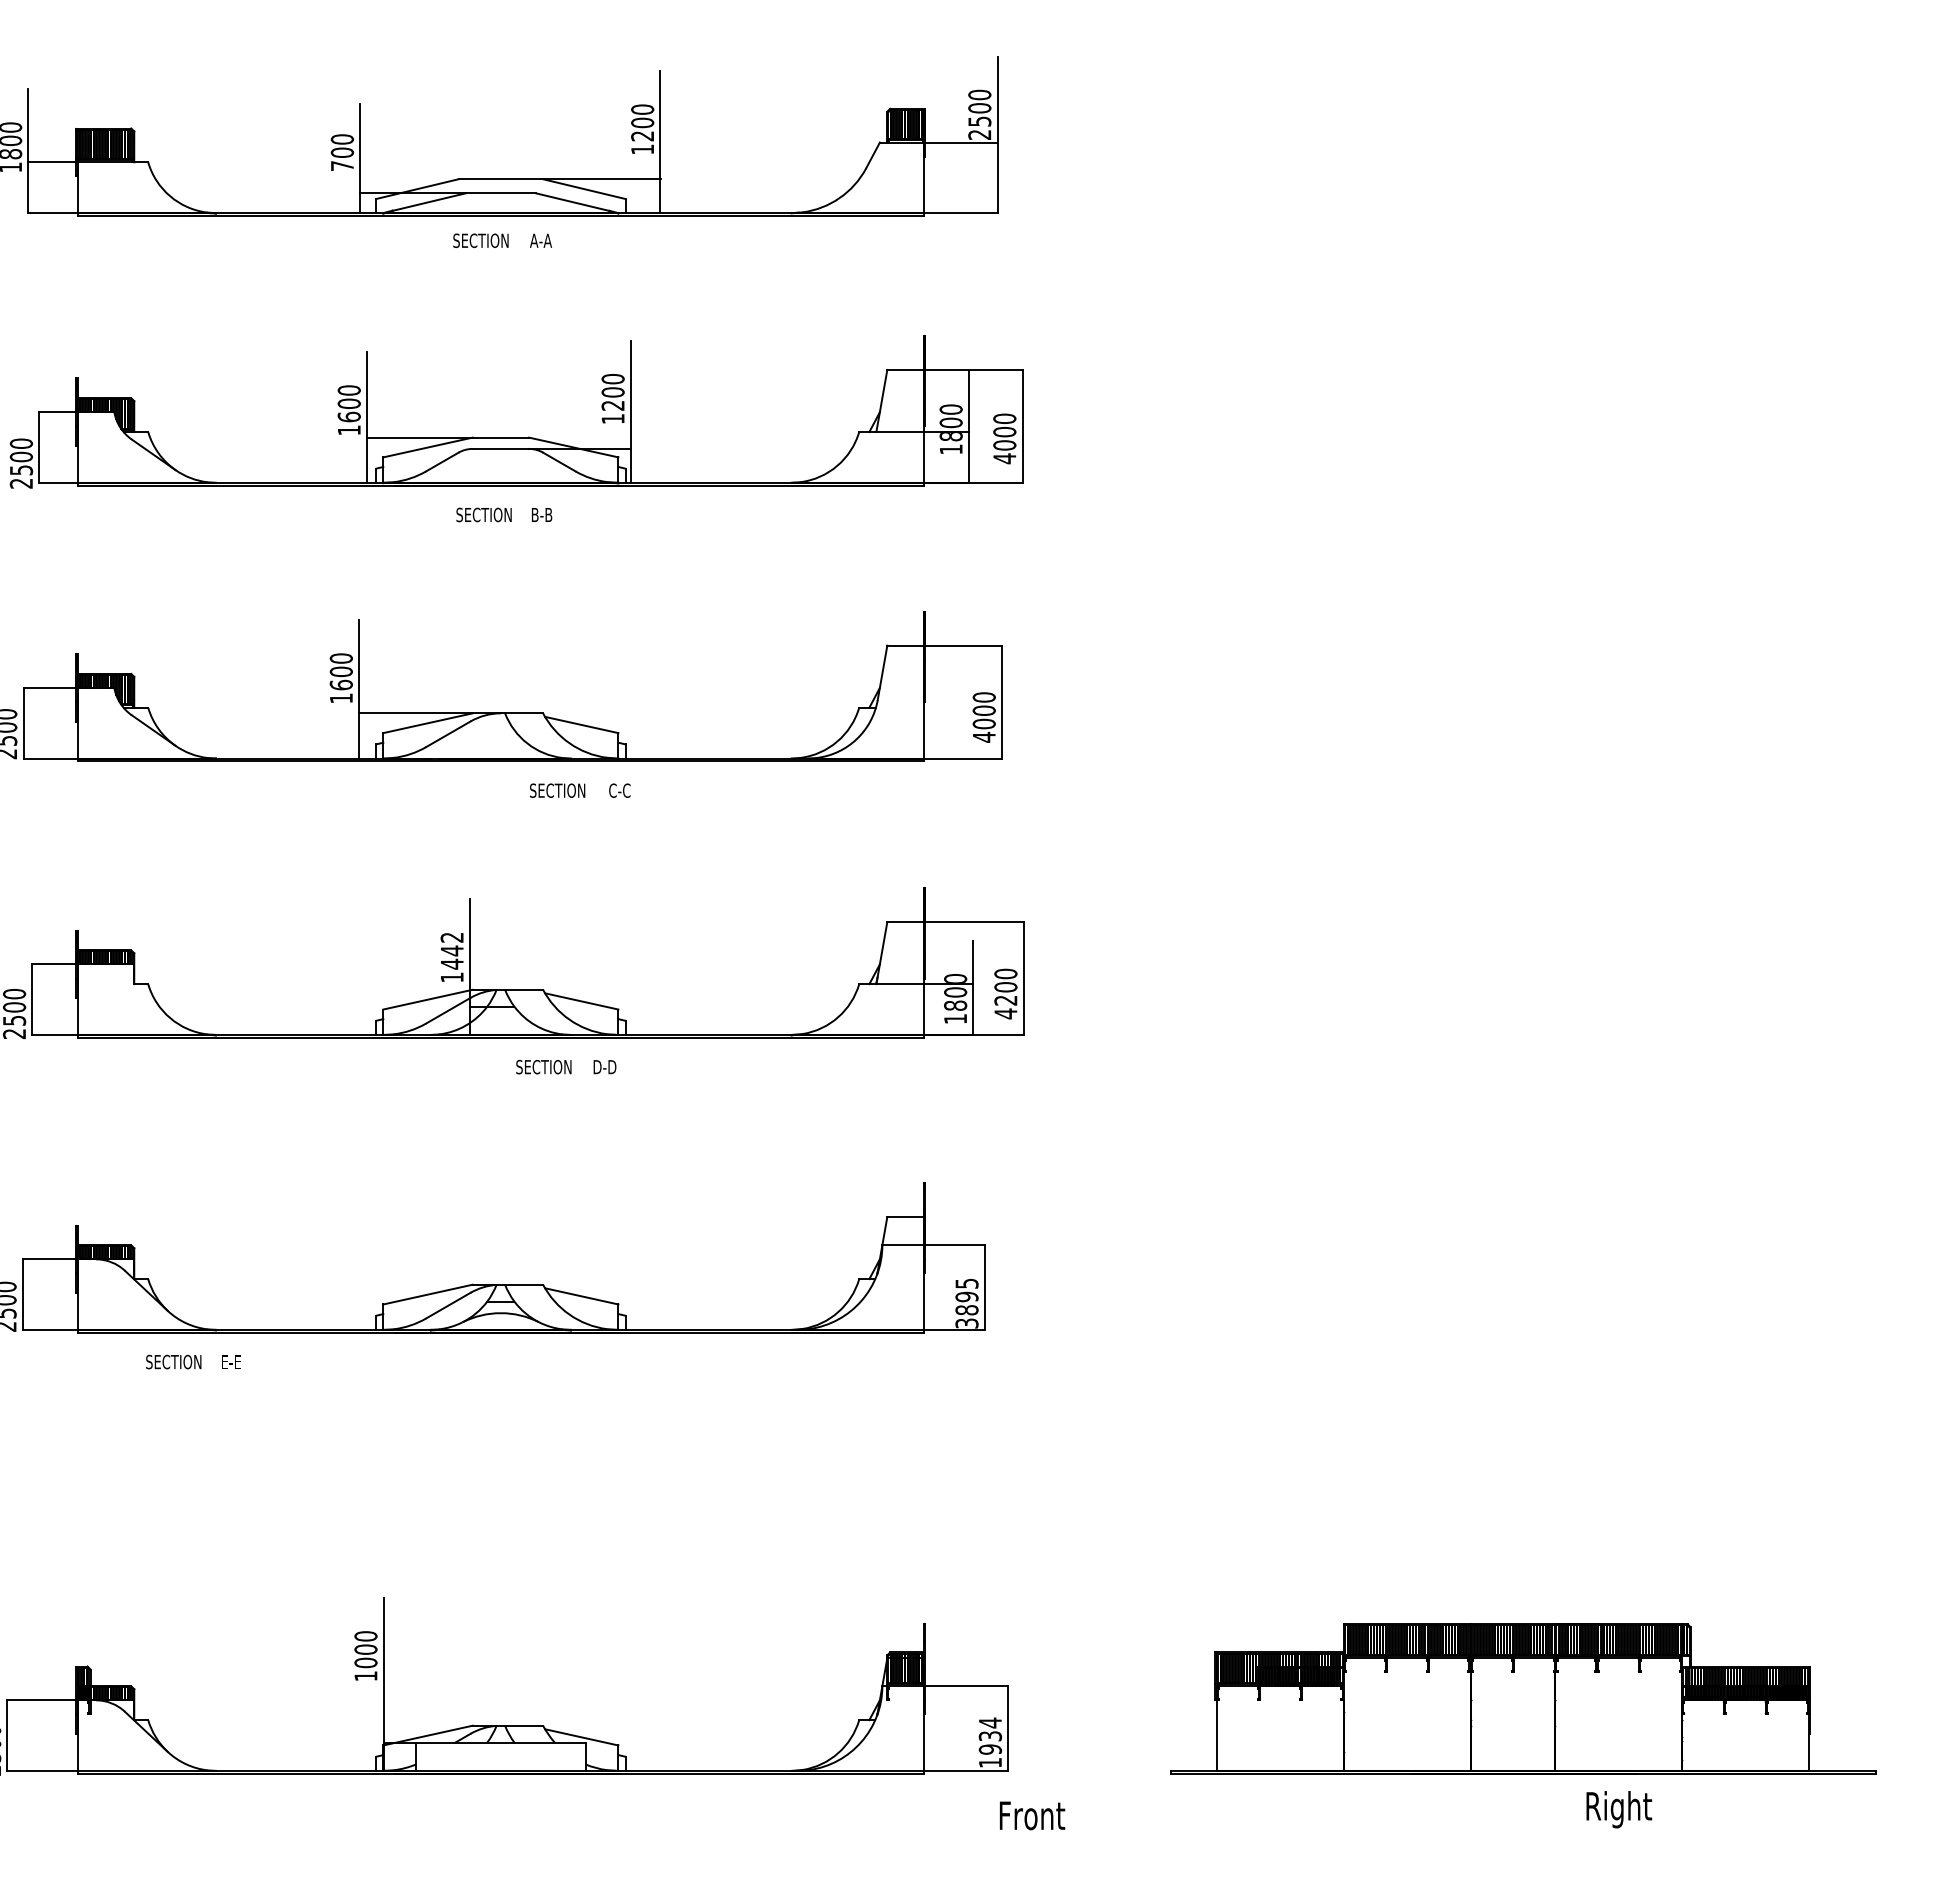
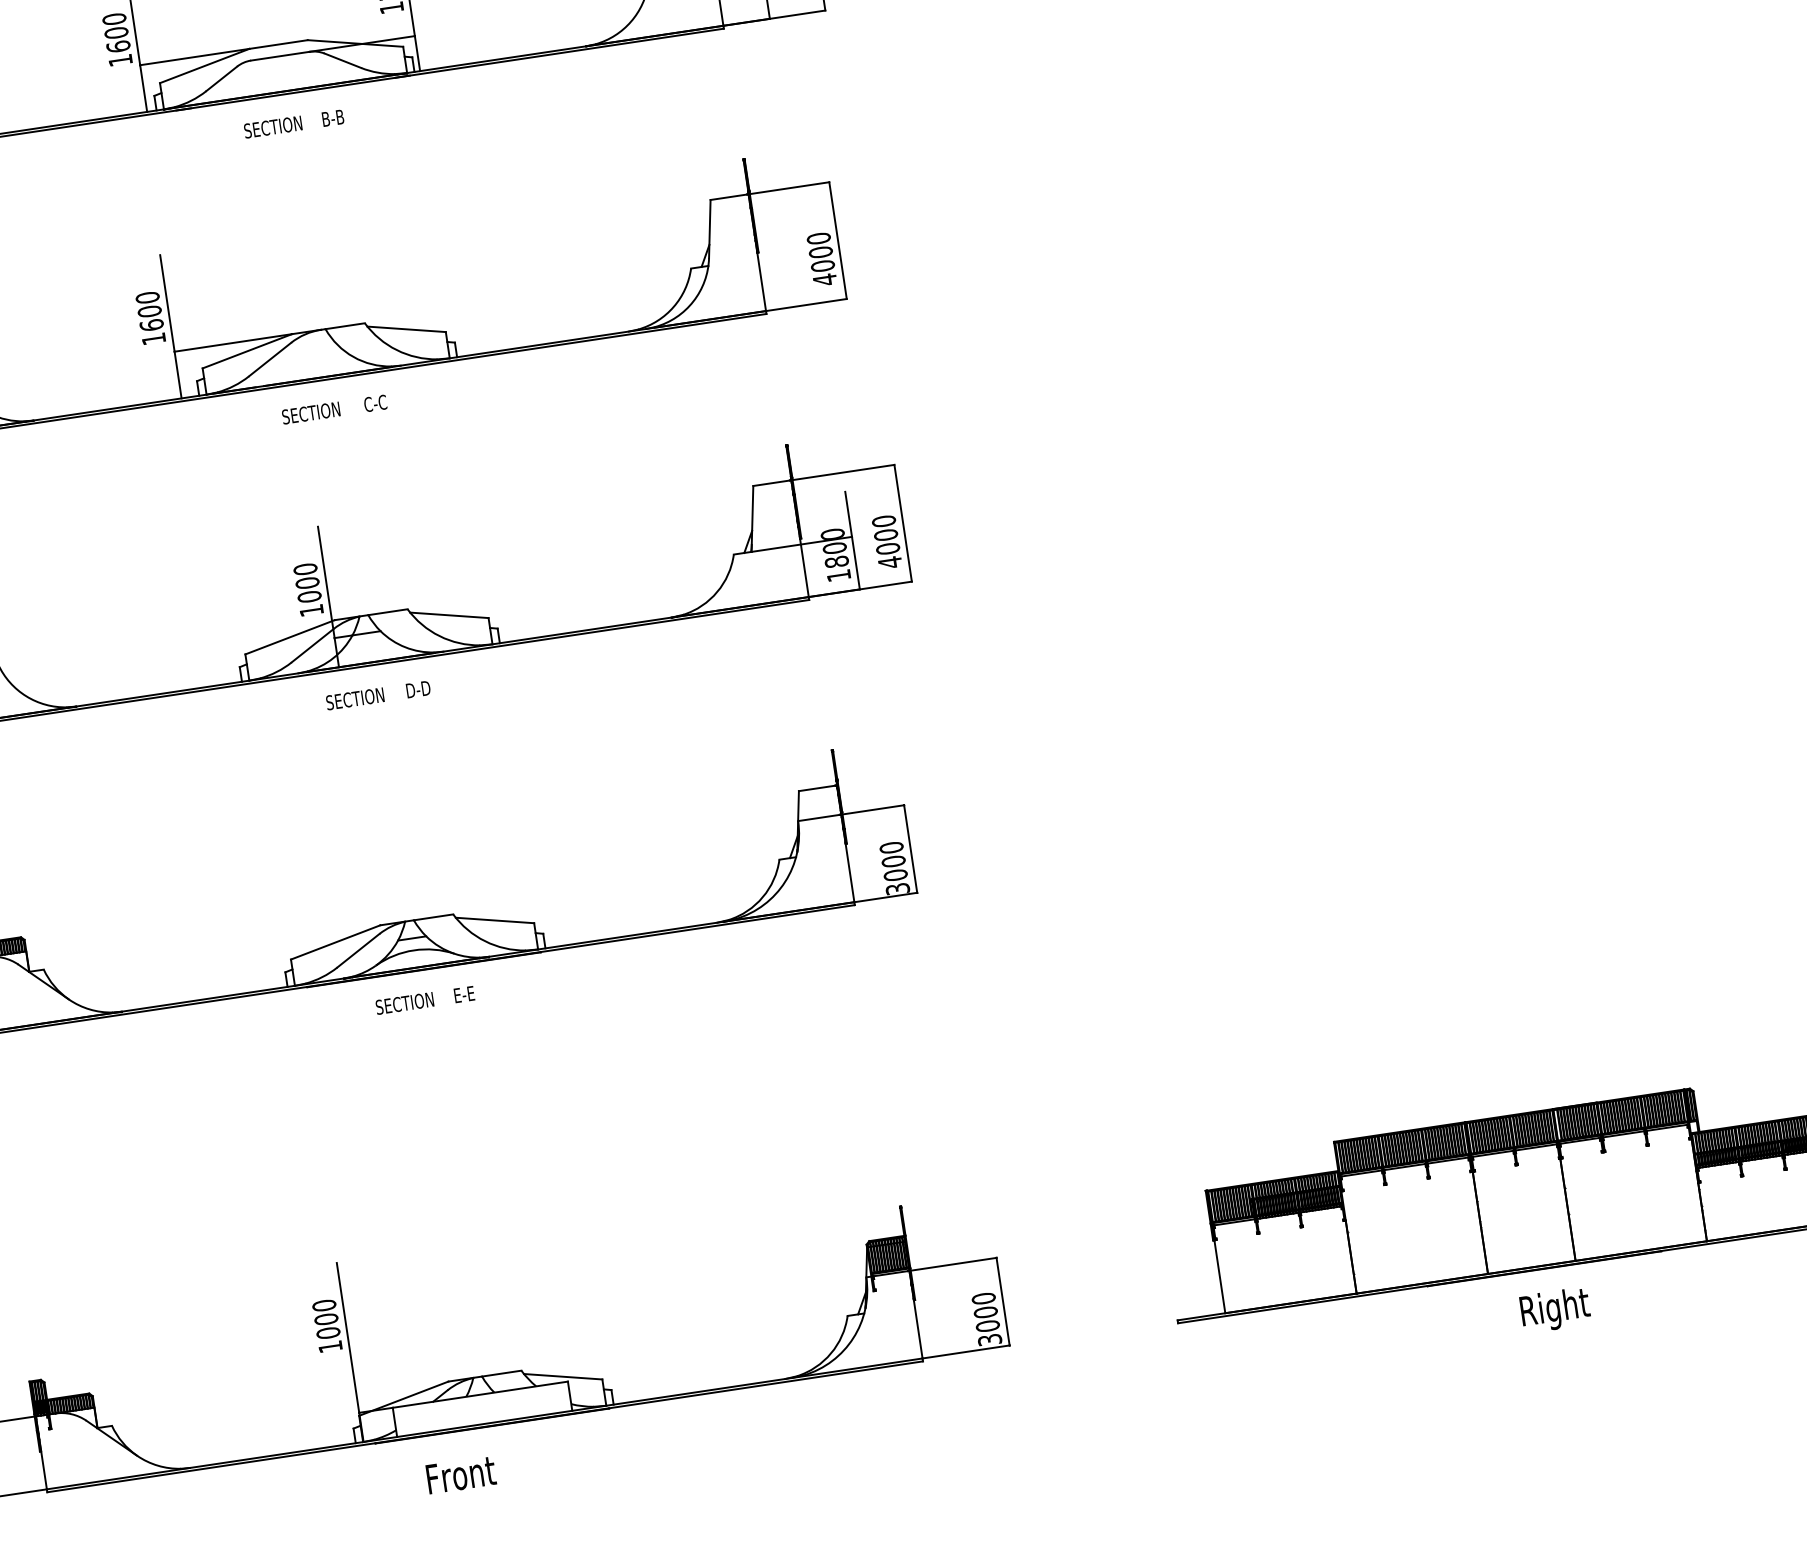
text: (580, 790) -> (334, 409), moved
text: (451, 950) -> (306, 582), 1442 -> 1000
text: (1005, 1000) -> (887, 548), 4200 -> 4000
text: (566, 1066) -> (378, 694), moved
text: (966, 1296) -> (893, 861), 3895 -> 3000
text: (193, 1361) -> (425, 999), moved
text: (990, 1742) -> (986, 1318), 1934 -> 3000
text: (1619, 1809) -> (1555, 1310), moved
text: (1032, 1815) -> (461, 1474), moved

